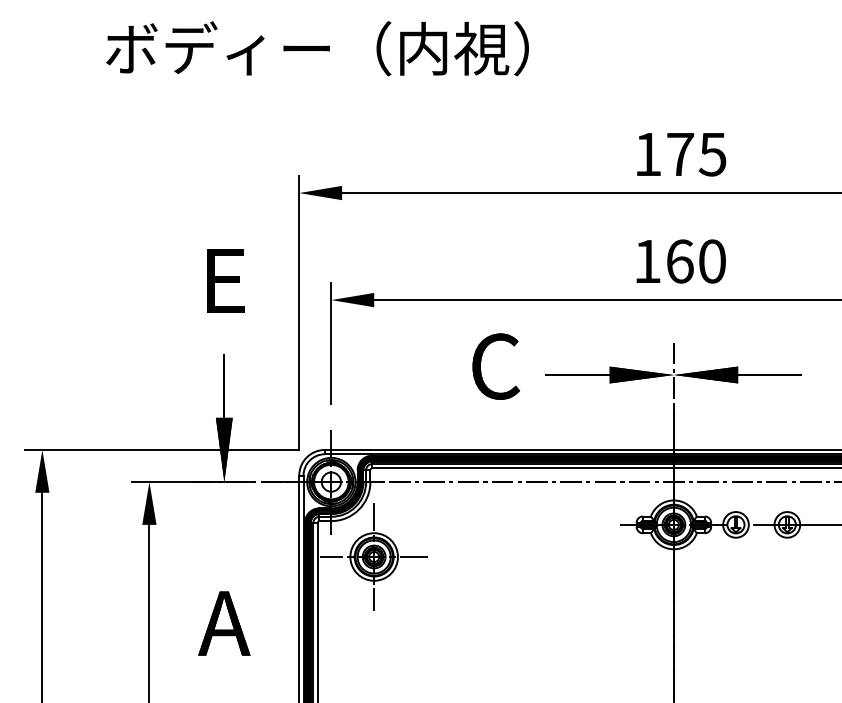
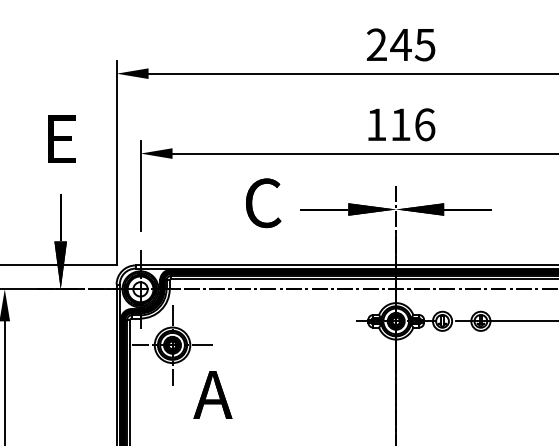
text: (664, 153) -> (389, 44), 175 -> 245
text: (696, 261) -> (413, 124), 160 -> 116
text: (224, 623) -> (213, 394), moved

